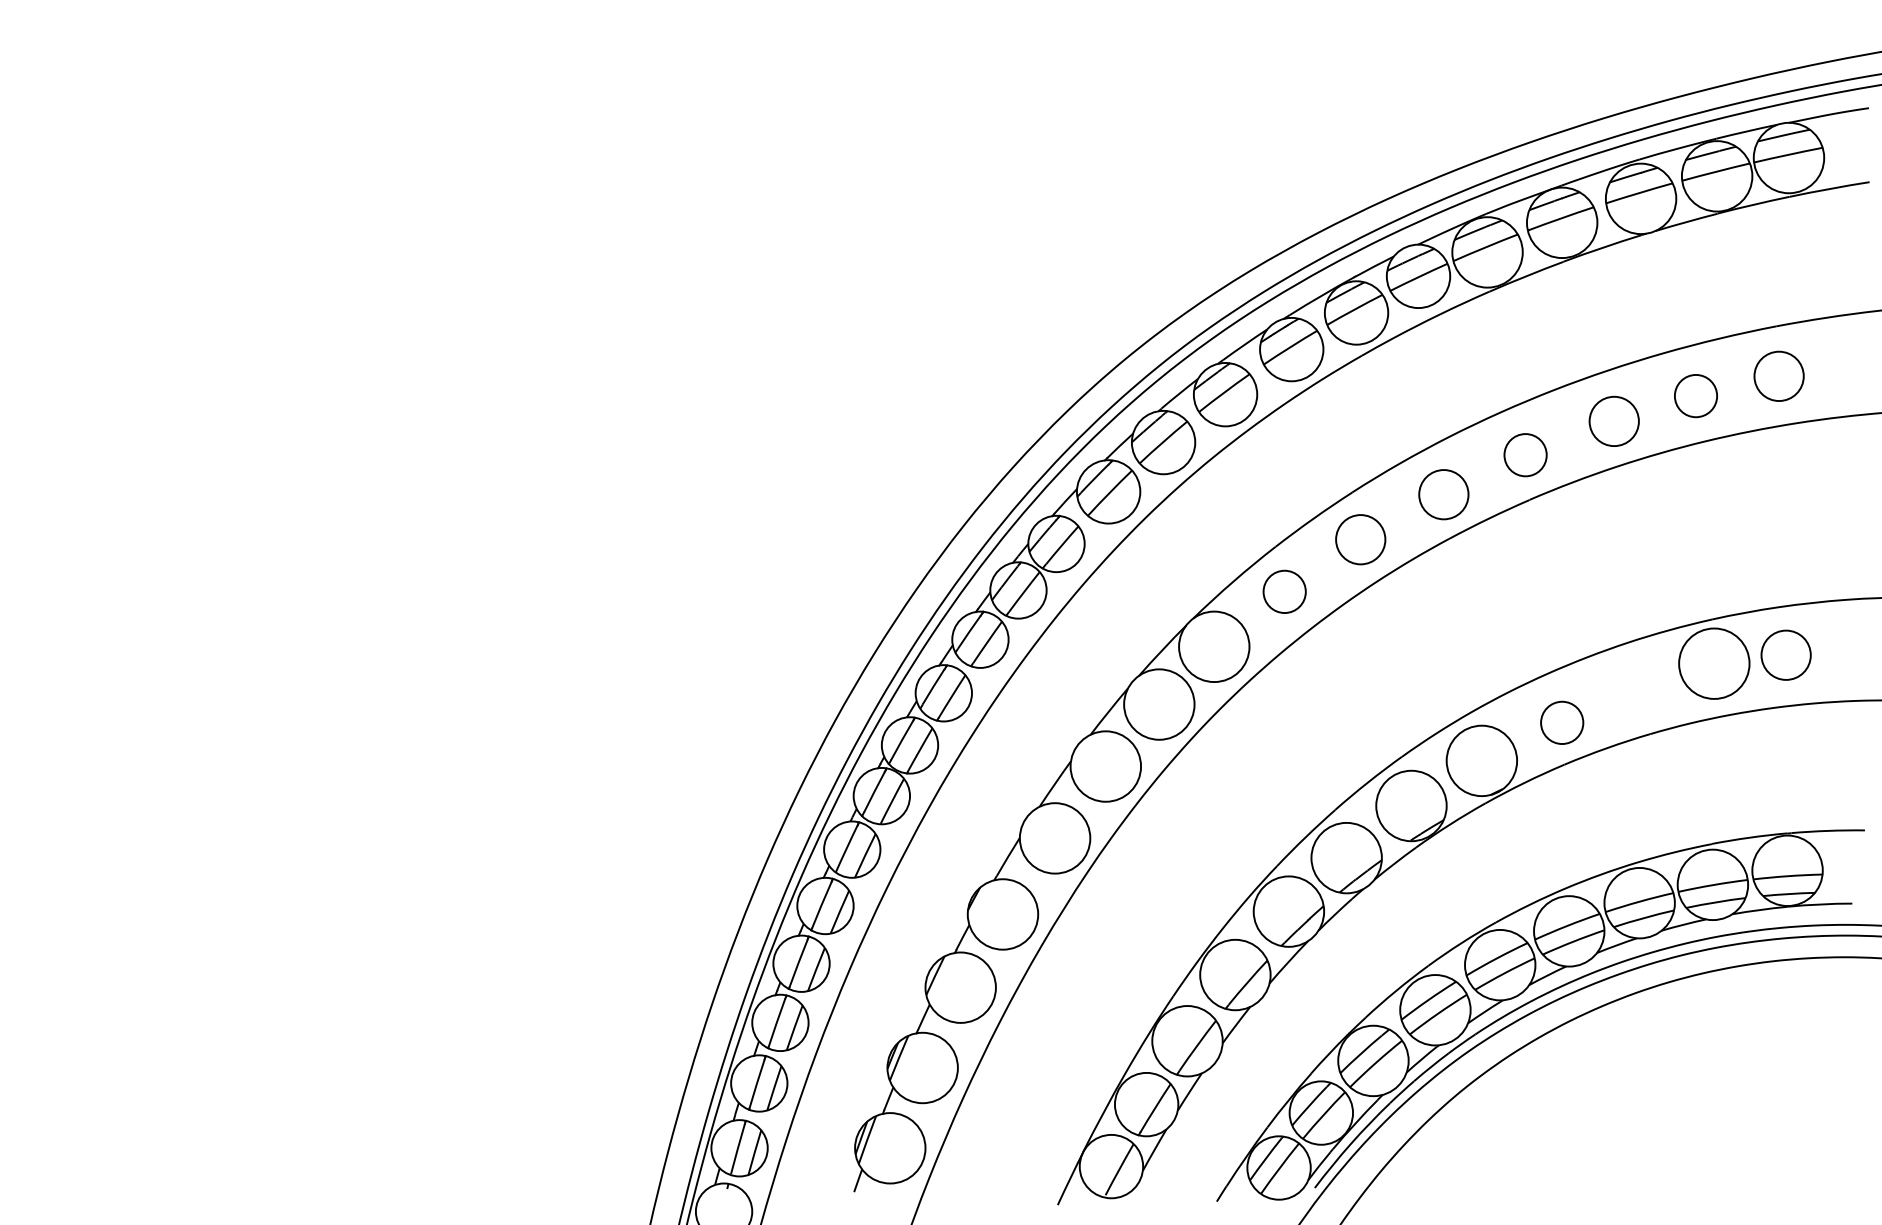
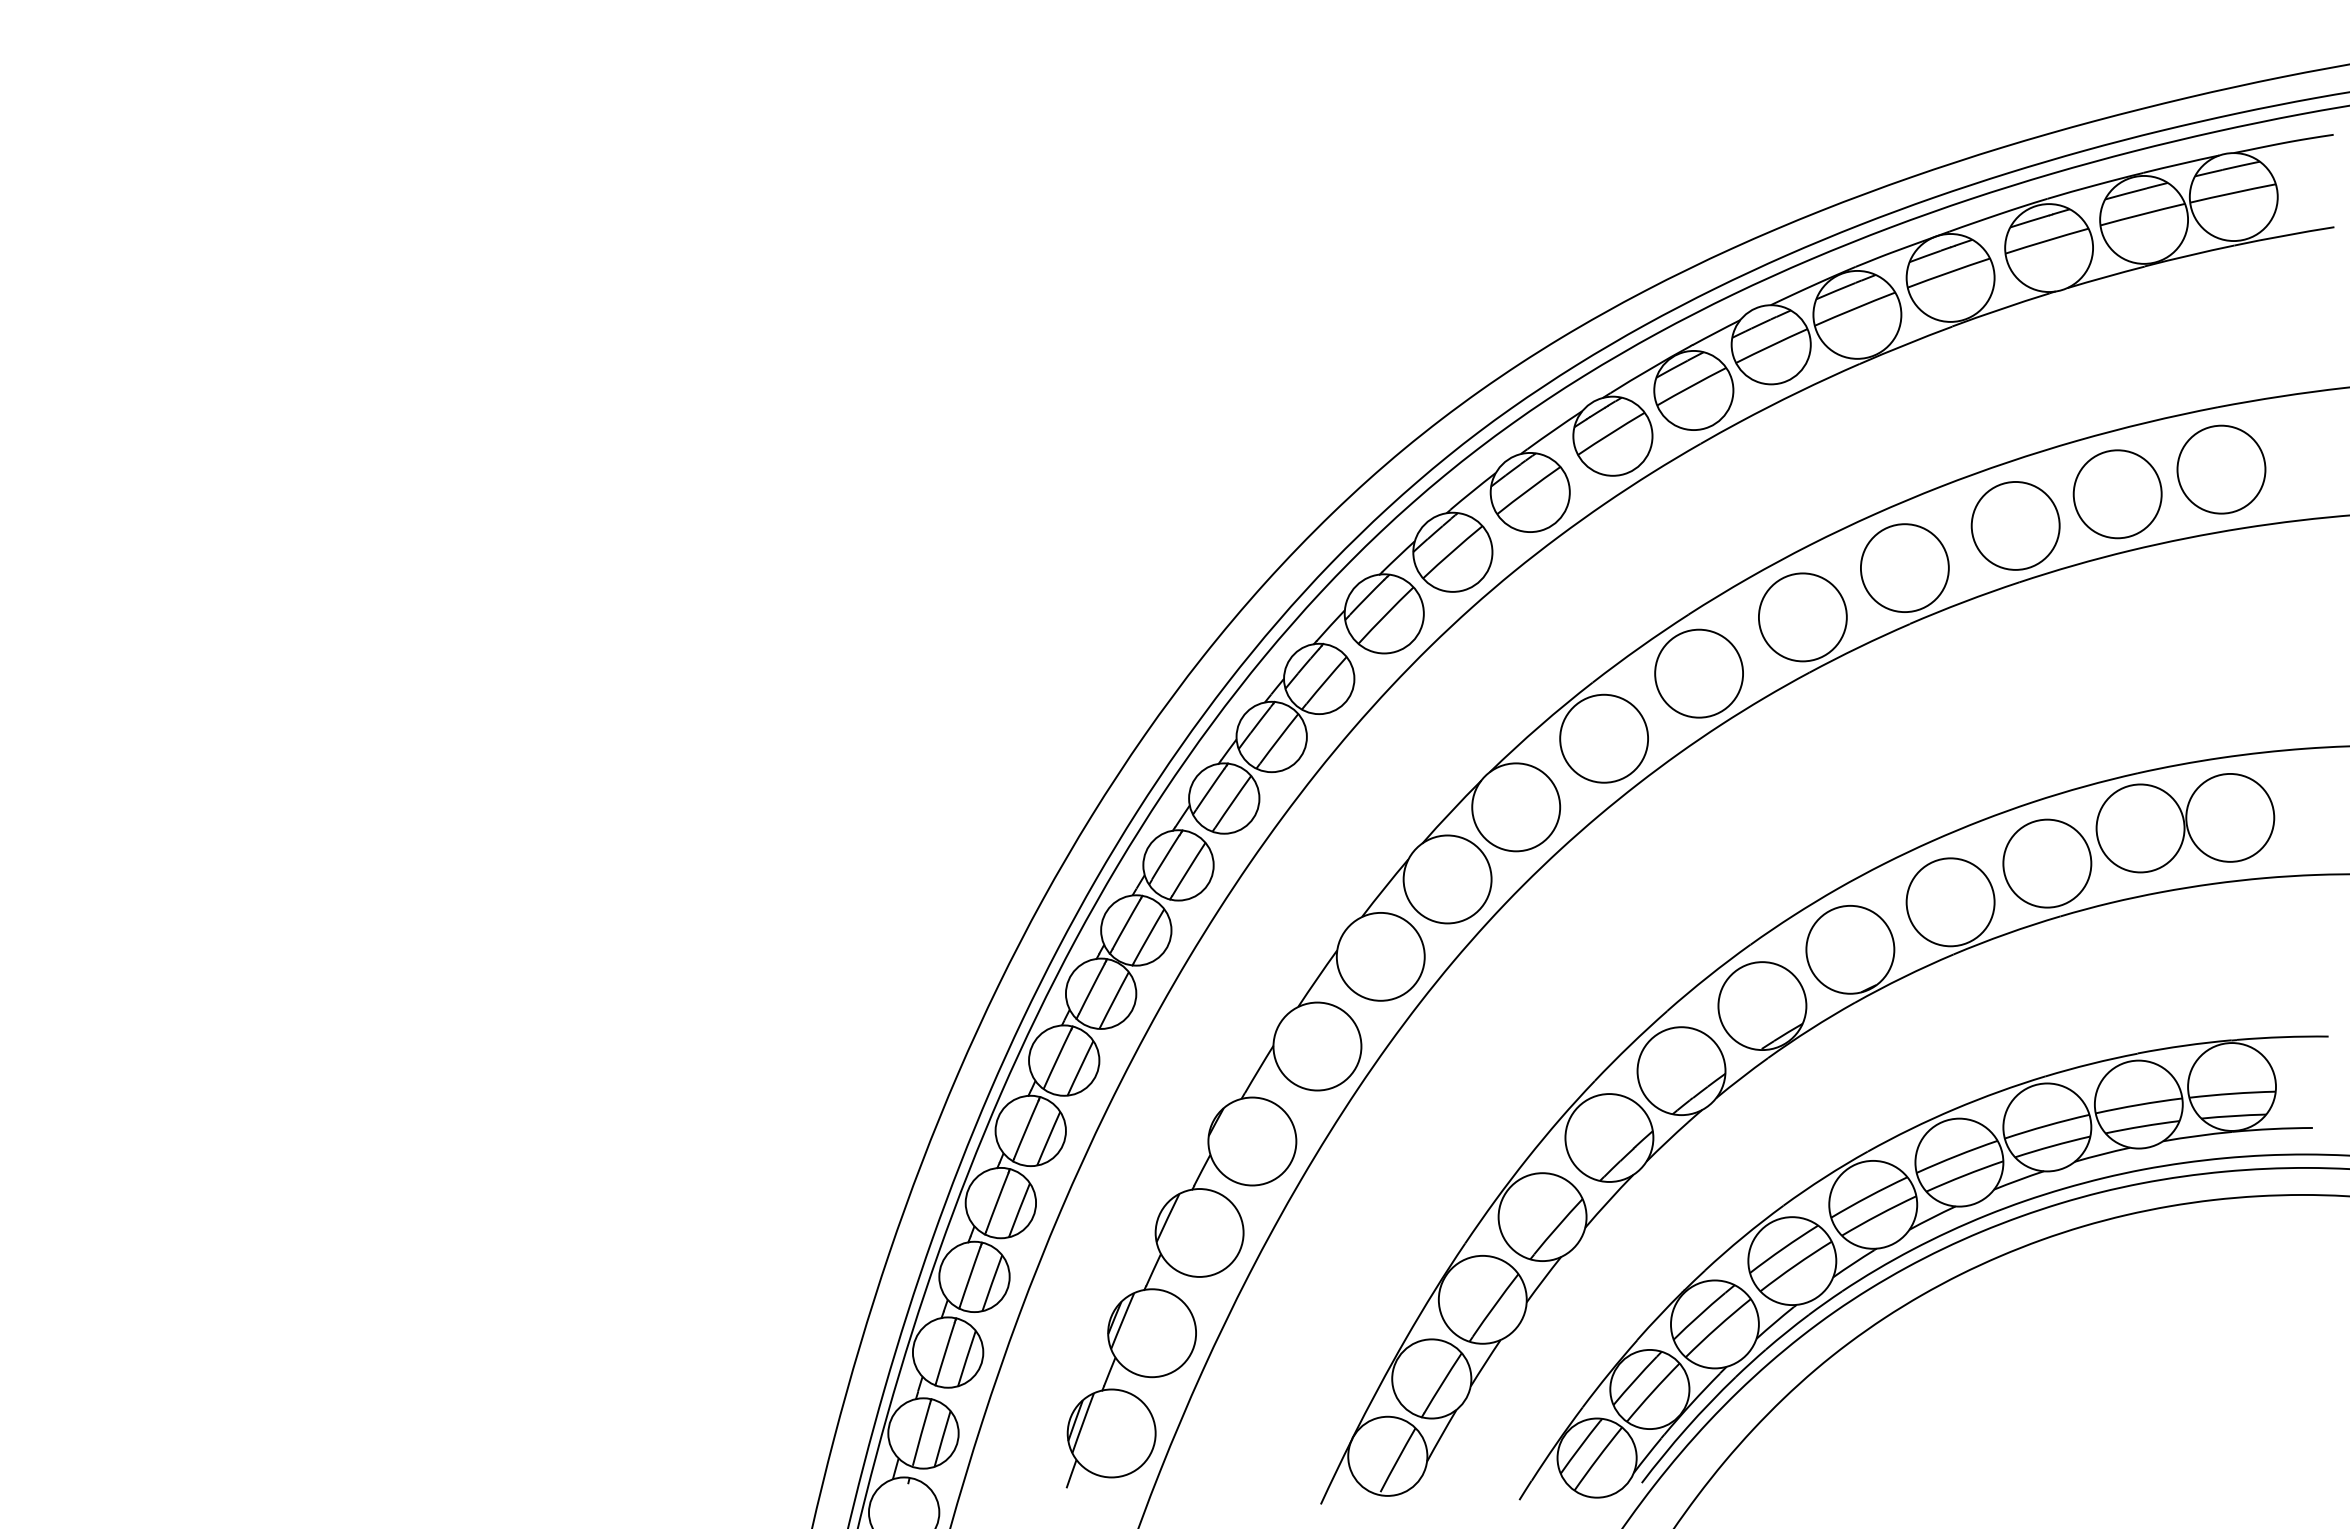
circle: (1779, 376) -> (2221, 469), size x1.43
circle: (1695, 396) -> (2117, 494), size x1.67
circle: (1614, 421) -> (2015, 525), size x1.43
circle: (1525, 454) -> (1904, 567), size x1.67
circle: (1443, 494) -> (1802, 617), size x1.43
circle: (1360, 539) -> (1698, 673), size x1.43
circle: (1284, 591) -> (1604, 738), size x1.67
circle: (1786, 654) -> (2230, 817), size x1.43
circle: (1639, 691) -> (2047, 863), added
circle: (1562, 723) -> (1950, 902), size x1.67

